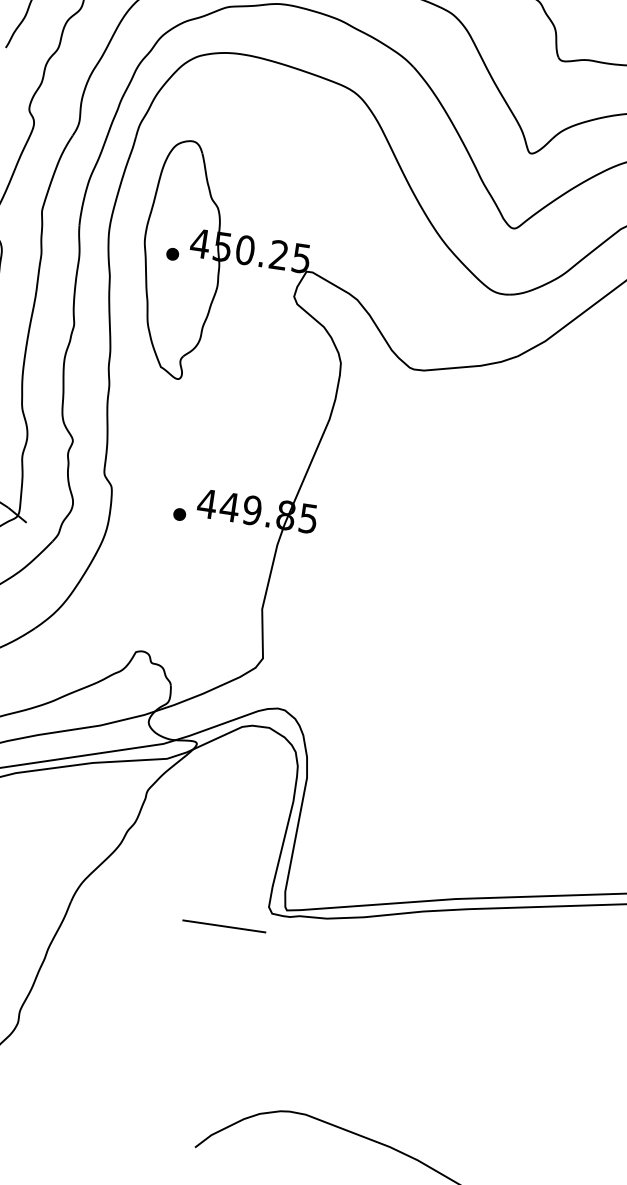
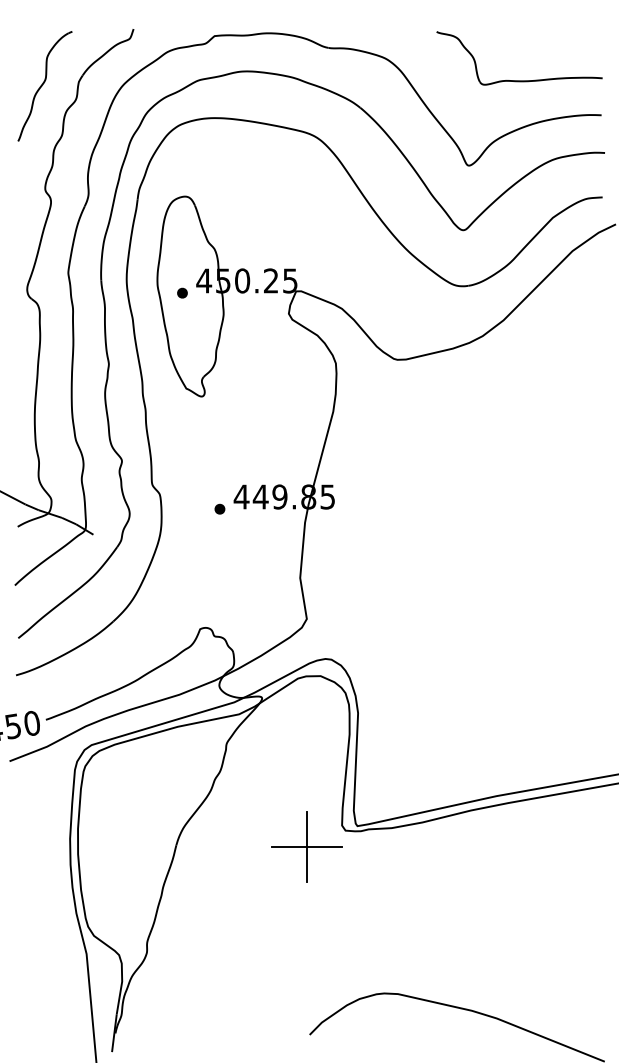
line: (224, 925) -> (307, 846), added

